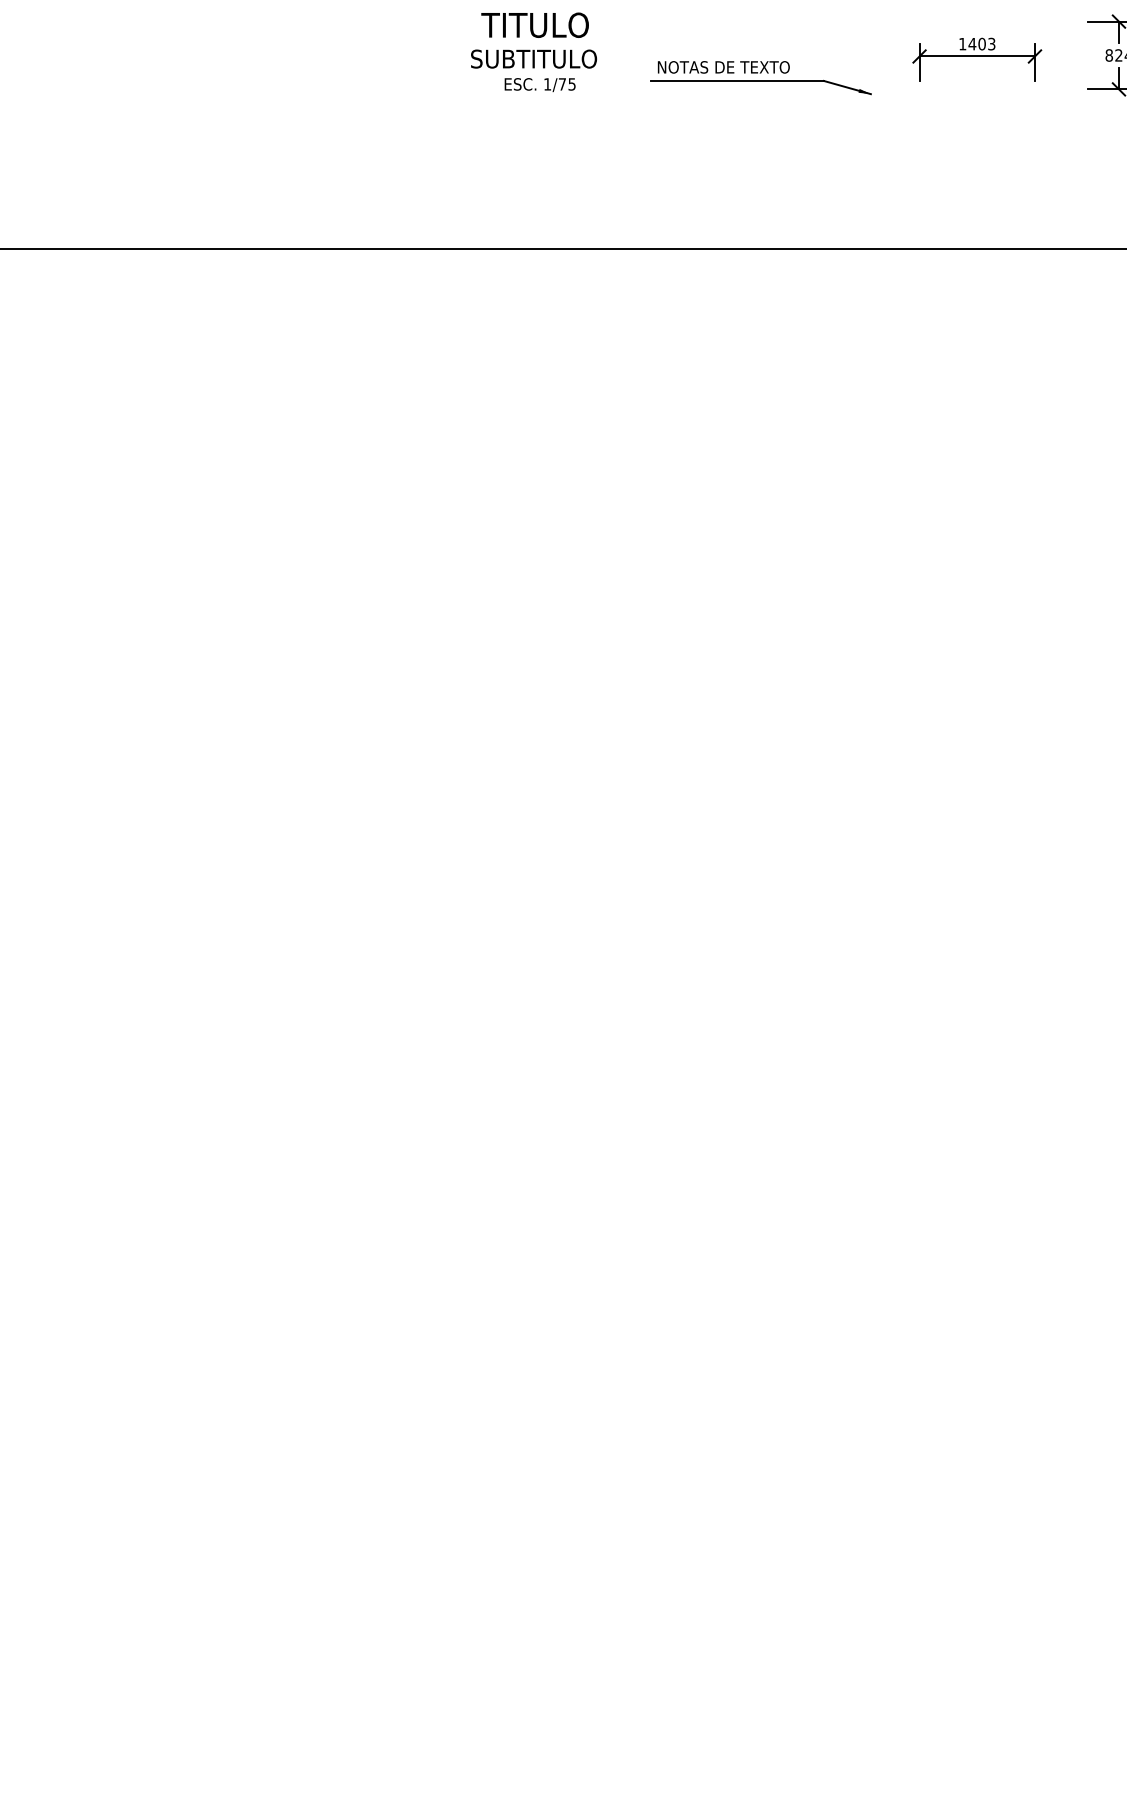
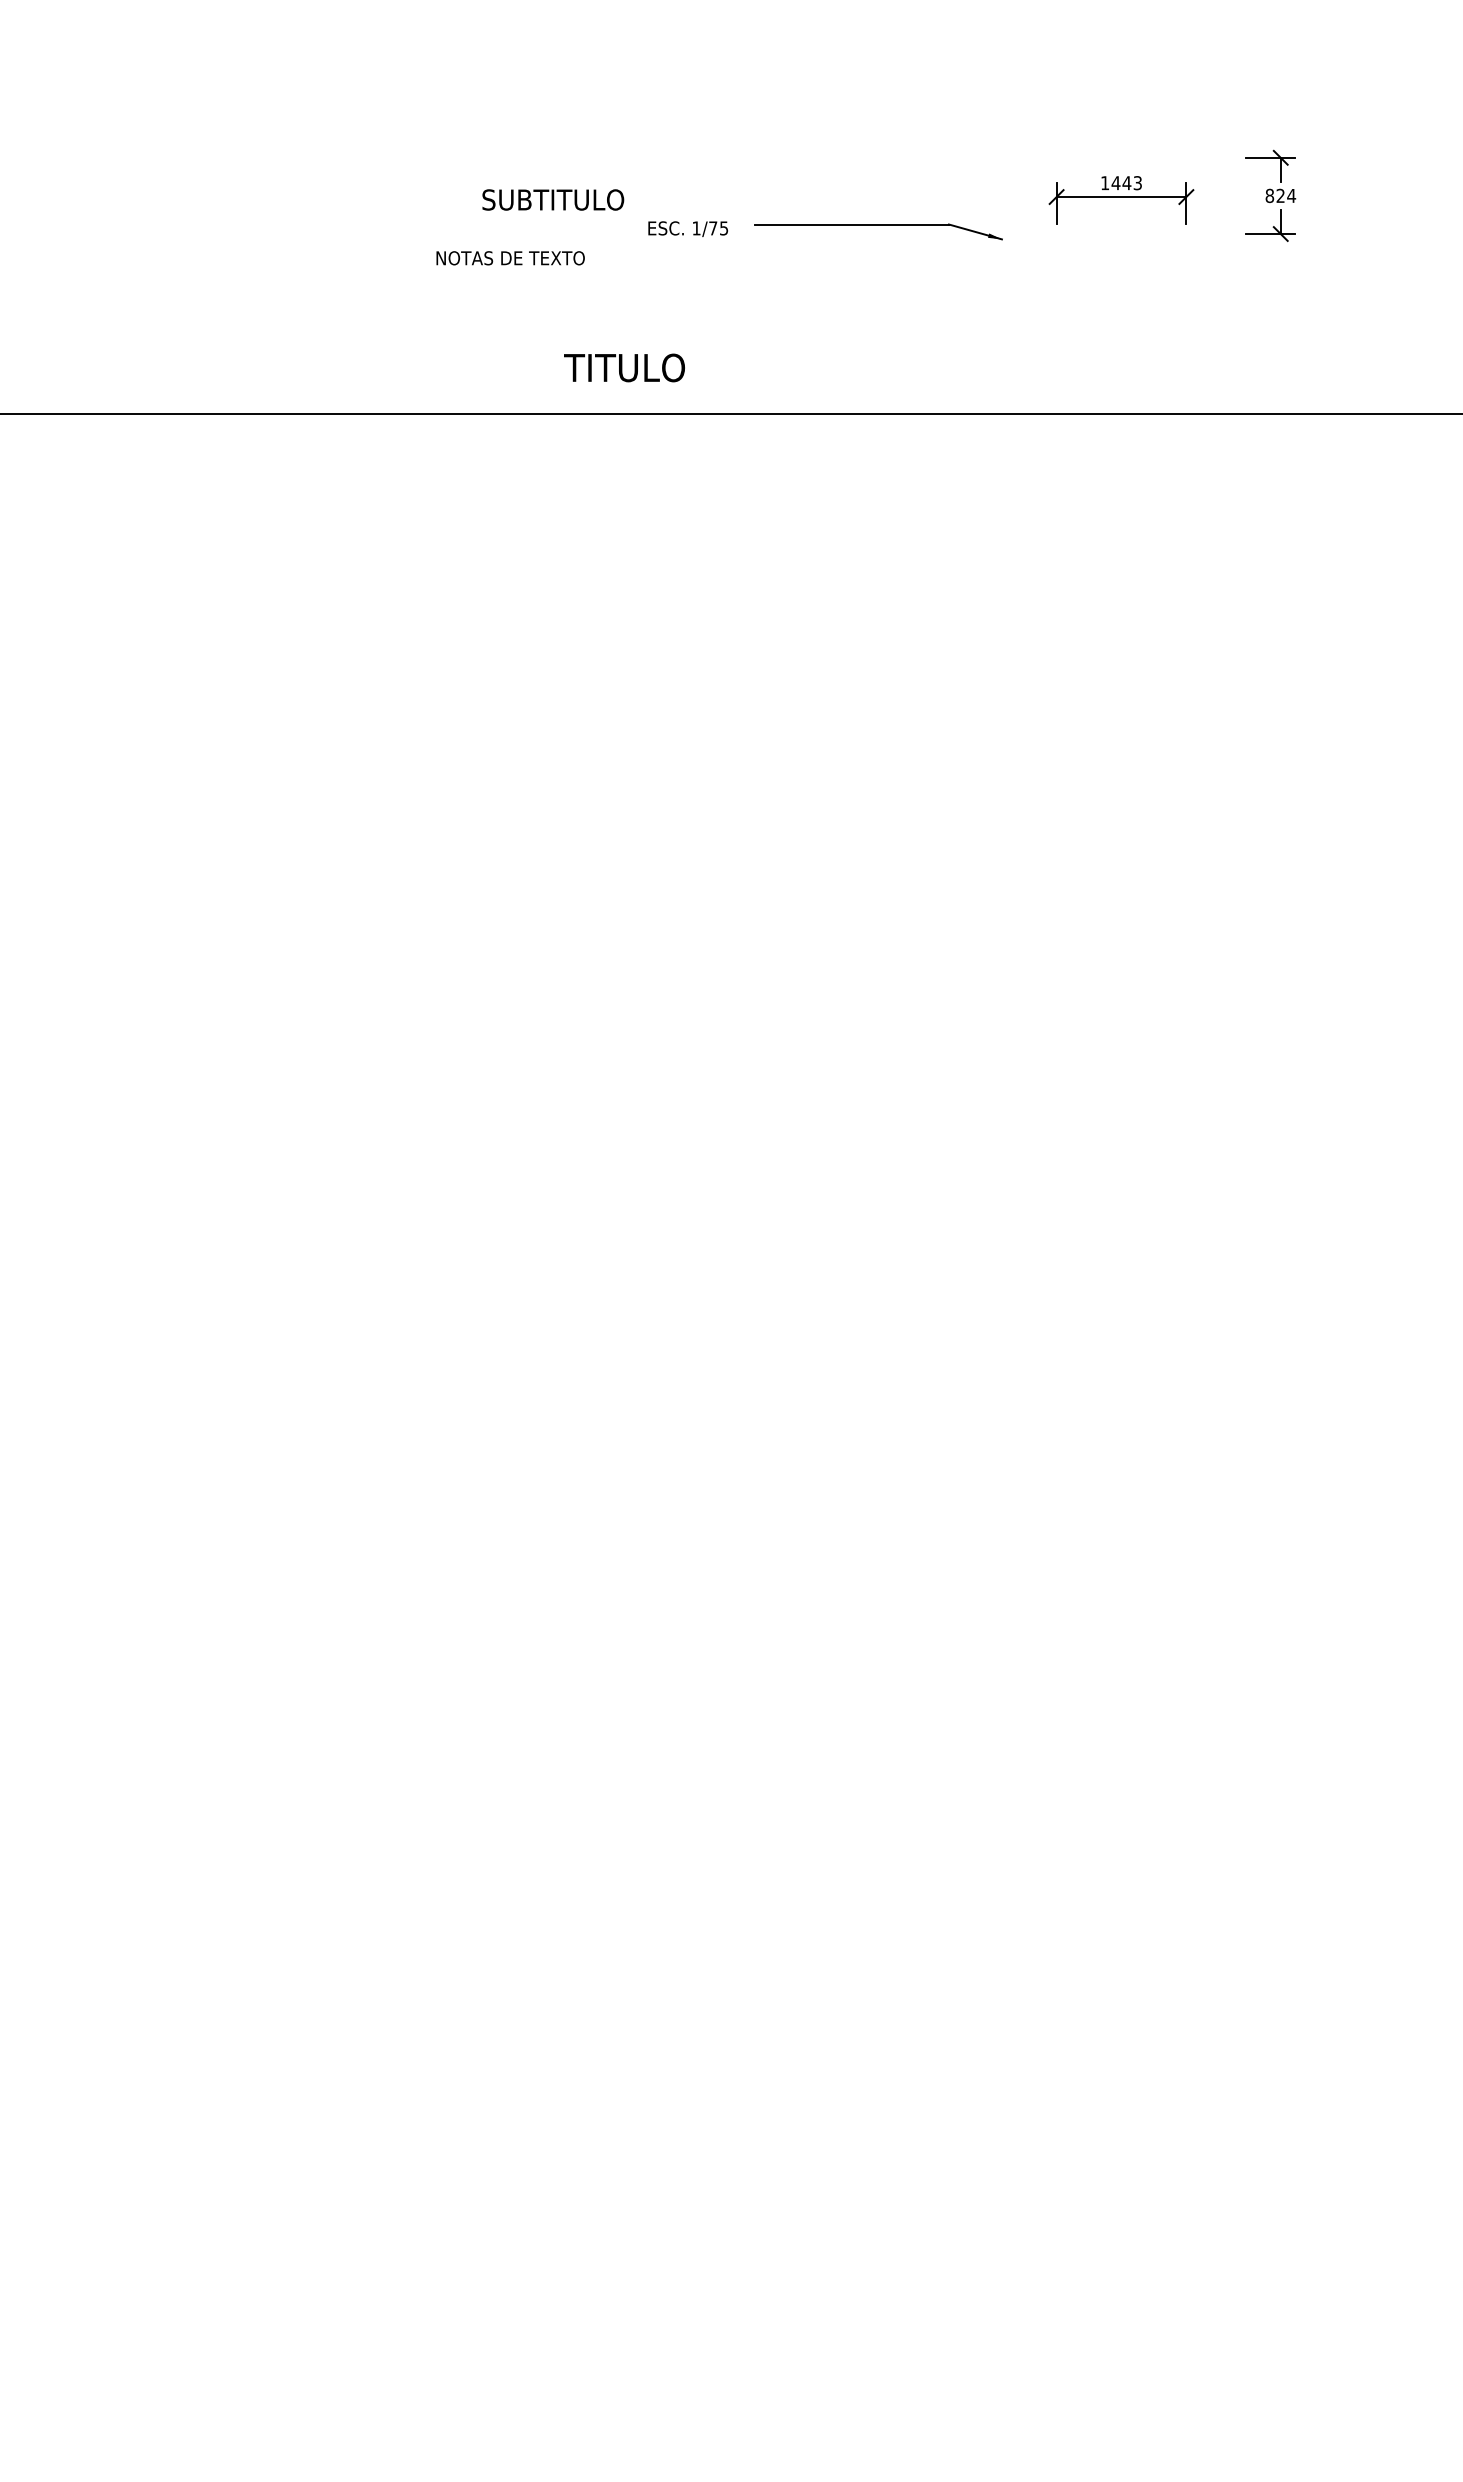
text: (535, 24) -> (624, 367), moved
text: (981, 44) -> (1126, 183), 1403 -> 1443
text: (534, 58) -> (553, 199), moved
text: (723, 67) -> (510, 258), moved
text: (539, 84) -> (687, 228), moved

